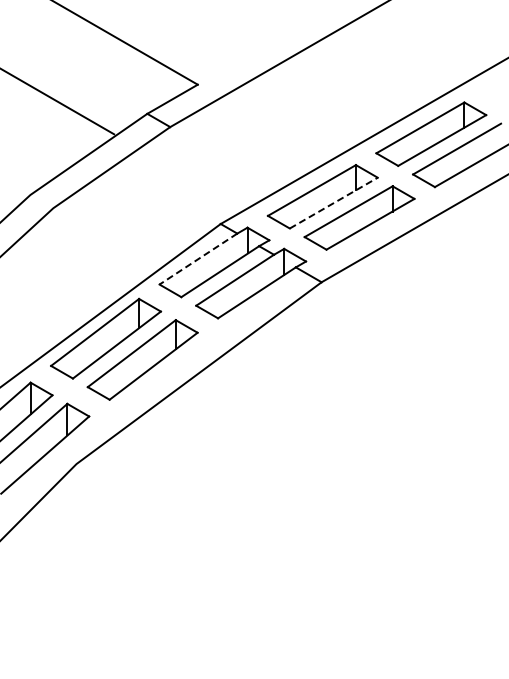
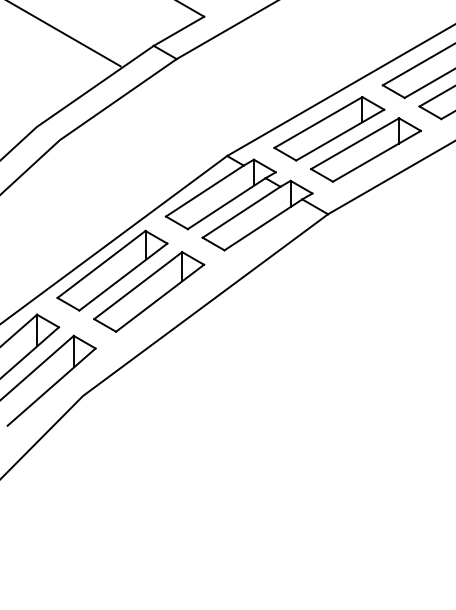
line: (333, 203) -> (339, 135), dashed -> solid
line: (198, 259) -> (204, 191), dashed -> solid

